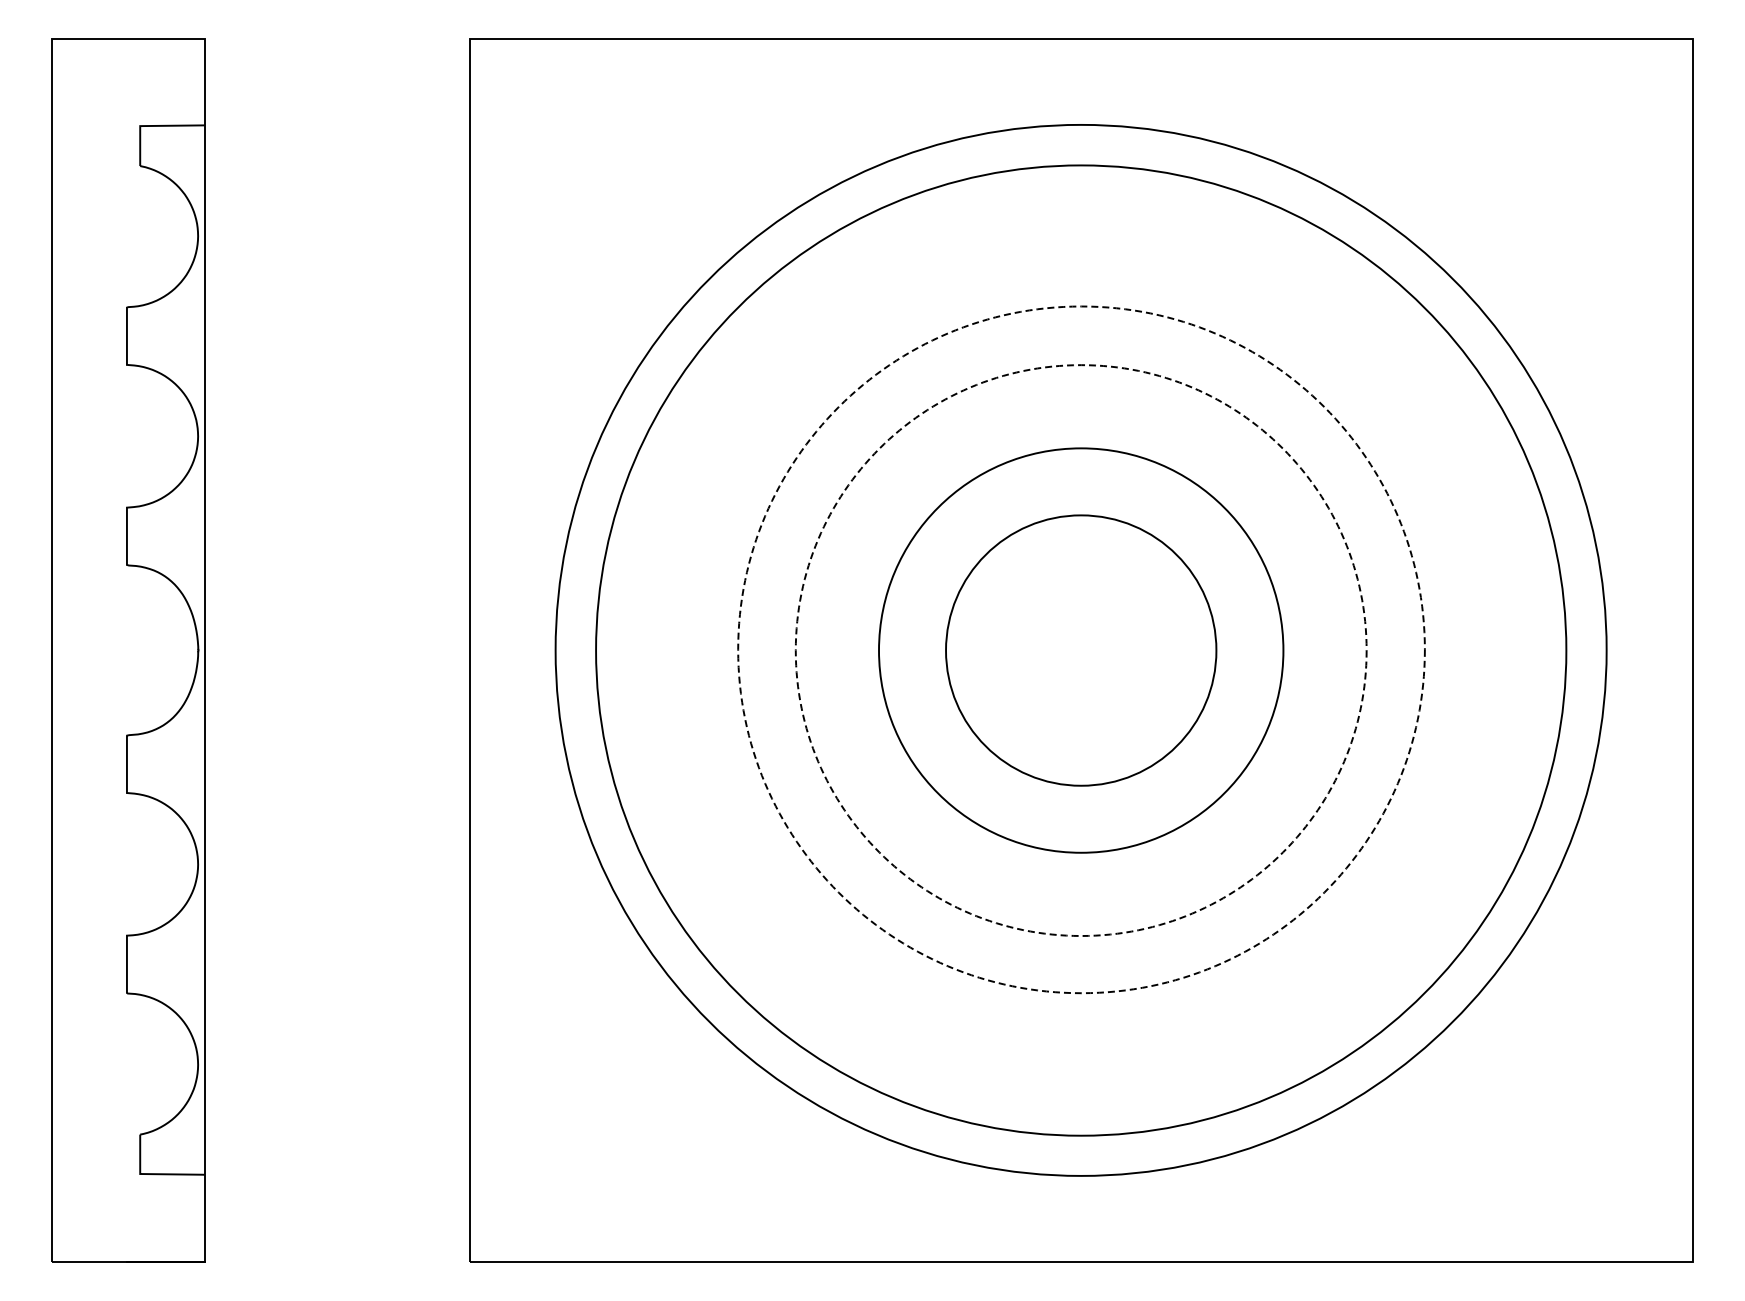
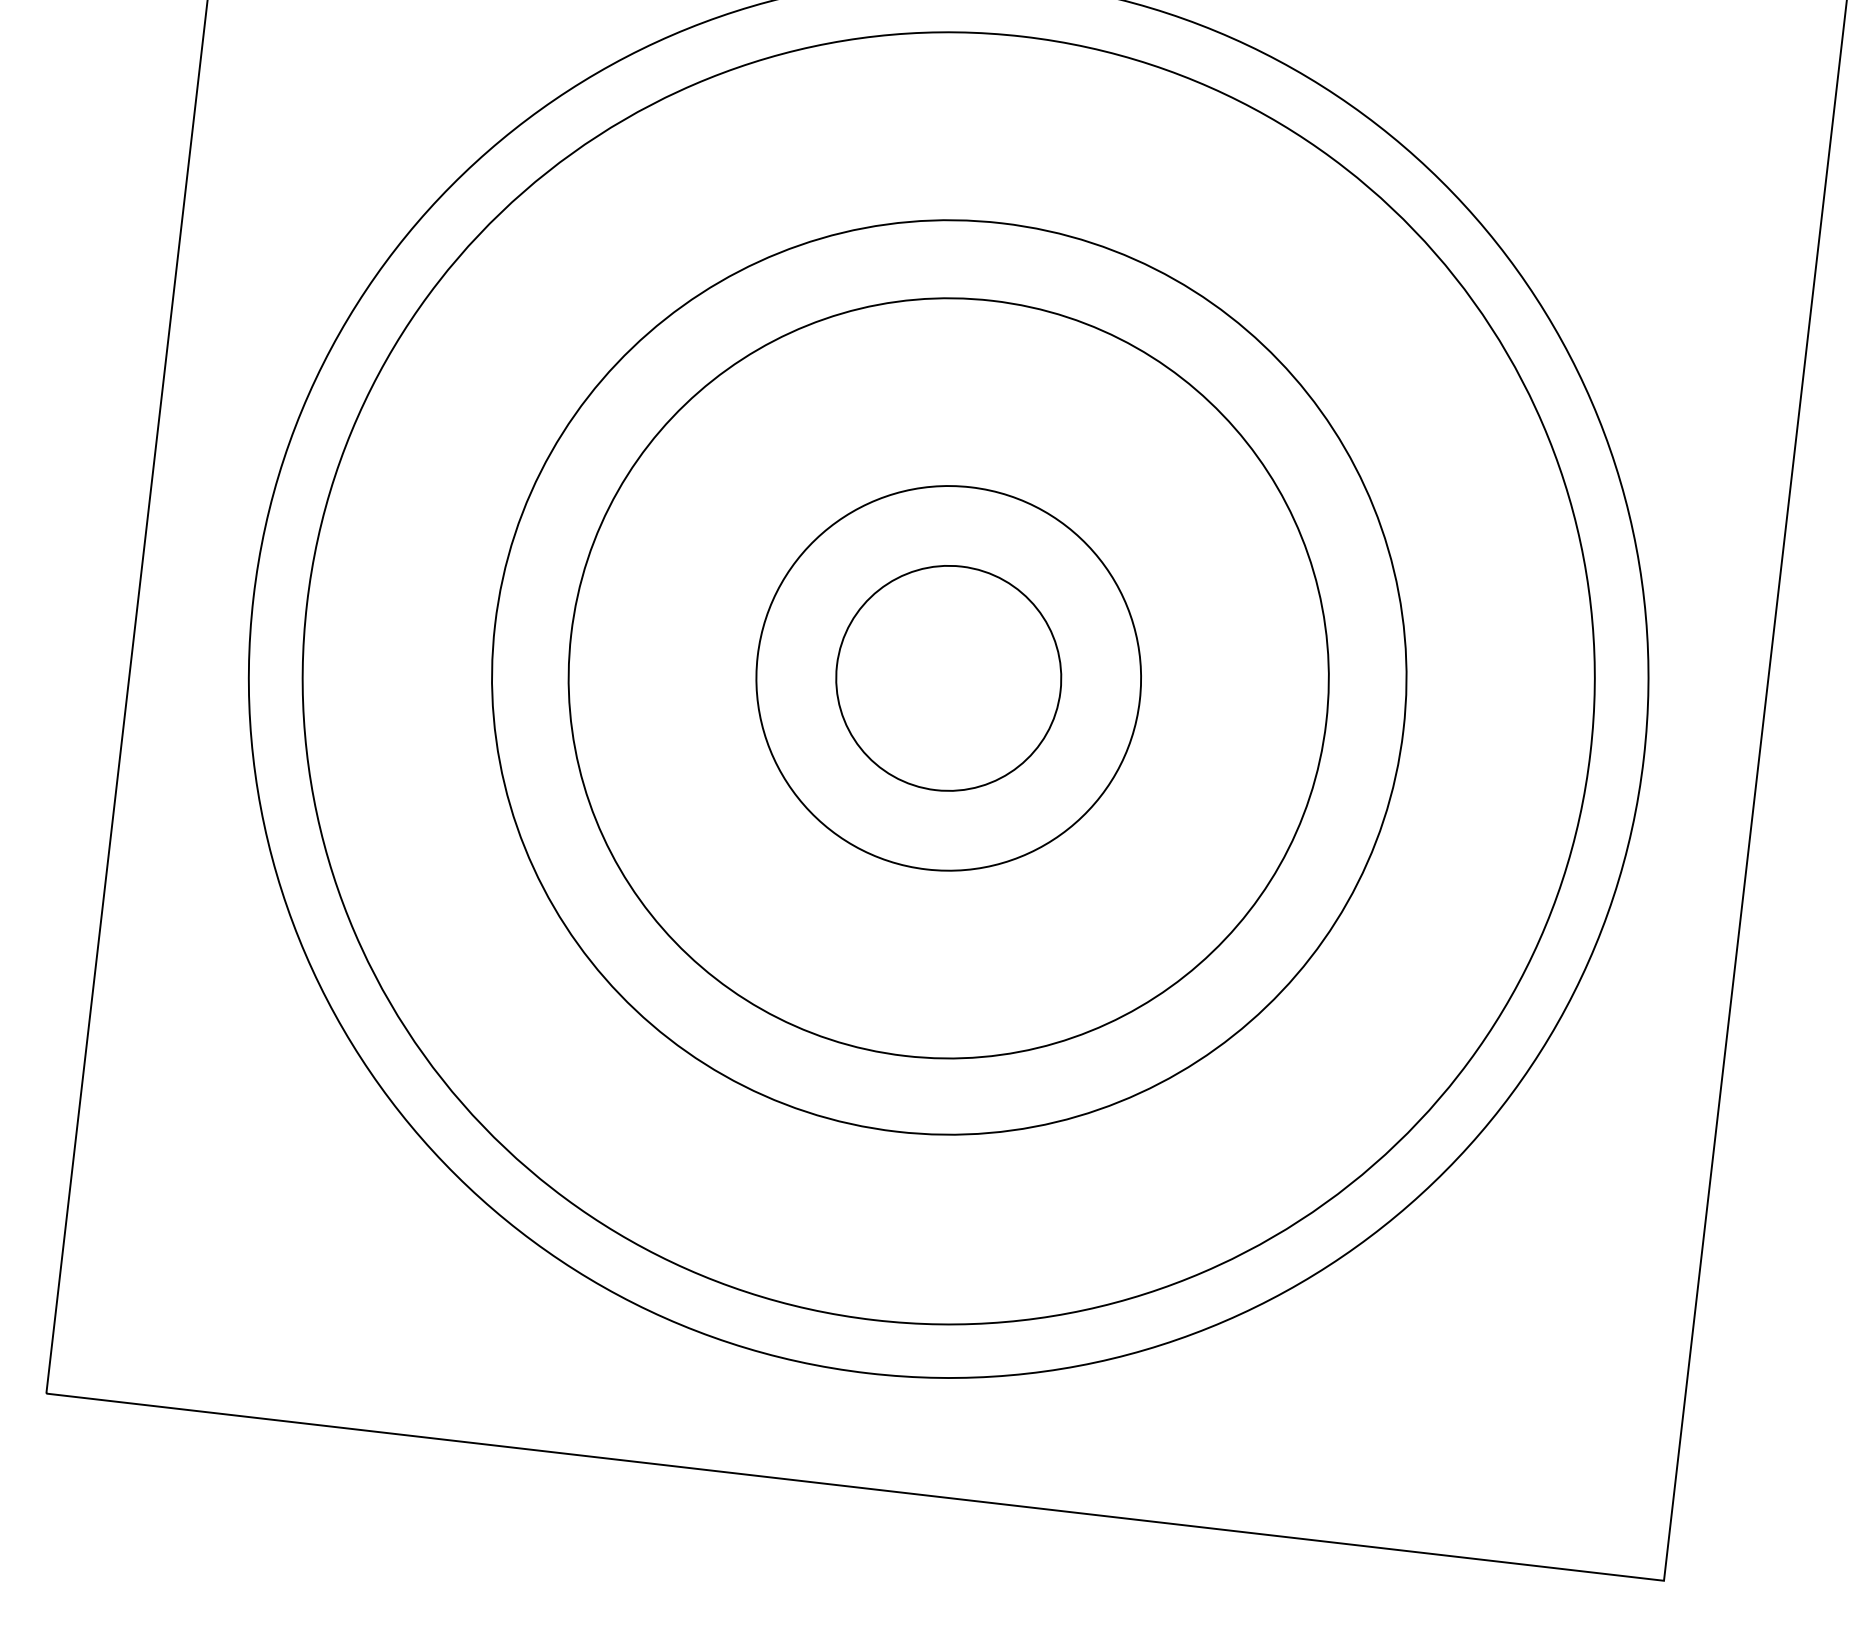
circle: (1081, 649) -> (949, 677), dashed -> solid
circle: (1080, 650) -> (947, 678), dashed -> solid
circle: (1080, 650) -> (947, 678), size x0.62
circle: (1080, 650) -> (947, 678), size x0.71

